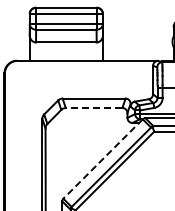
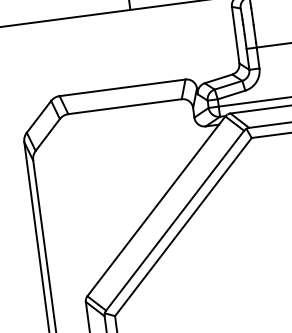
line: (93, 108) -> (123, 107), dashed -> solid
line: (102, 159) -> (155, 207), dashed -> solid

